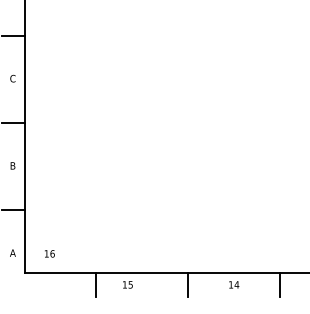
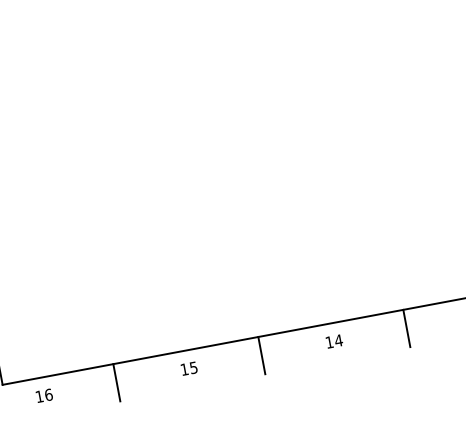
text: (49, 253) -> (43, 395), moved
text: (127, 284) -> (188, 368), moved

